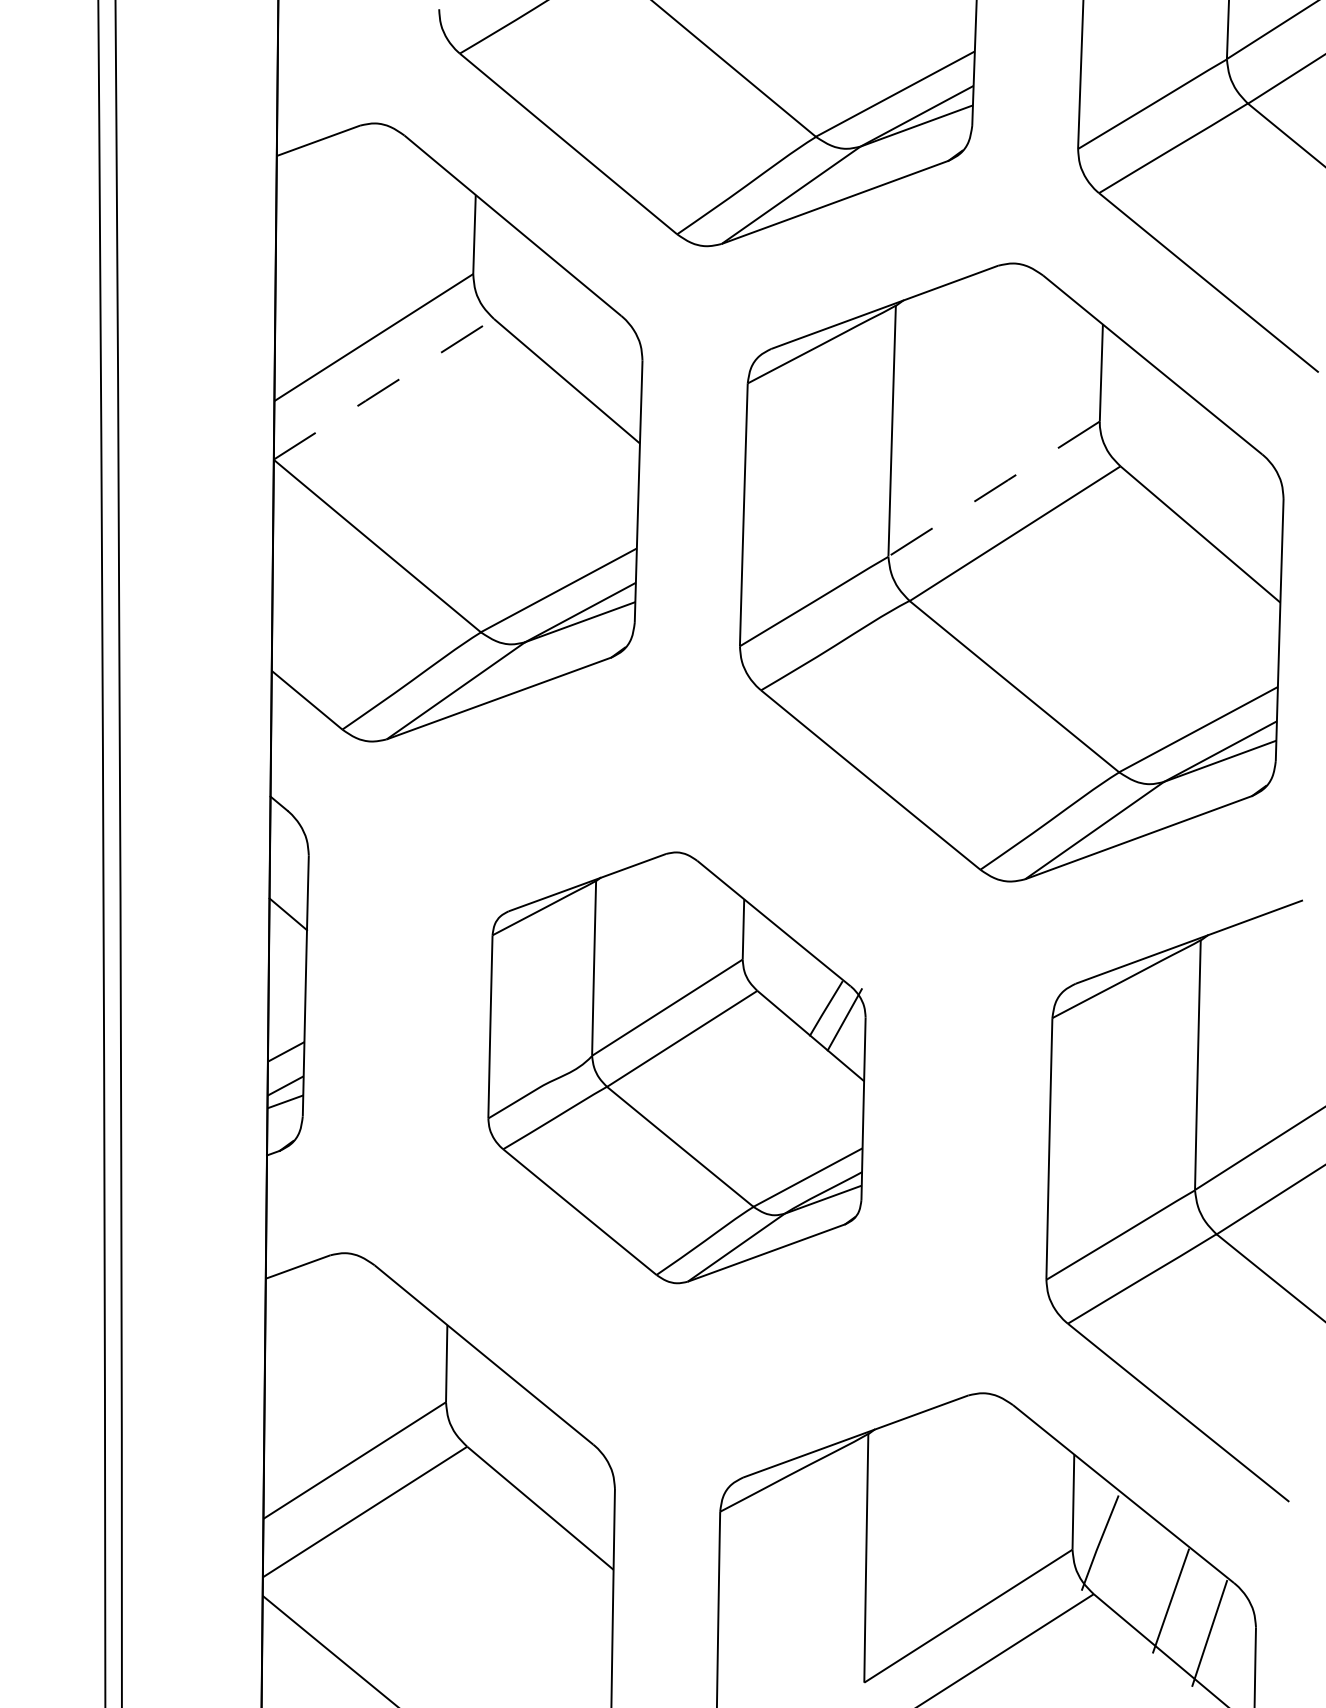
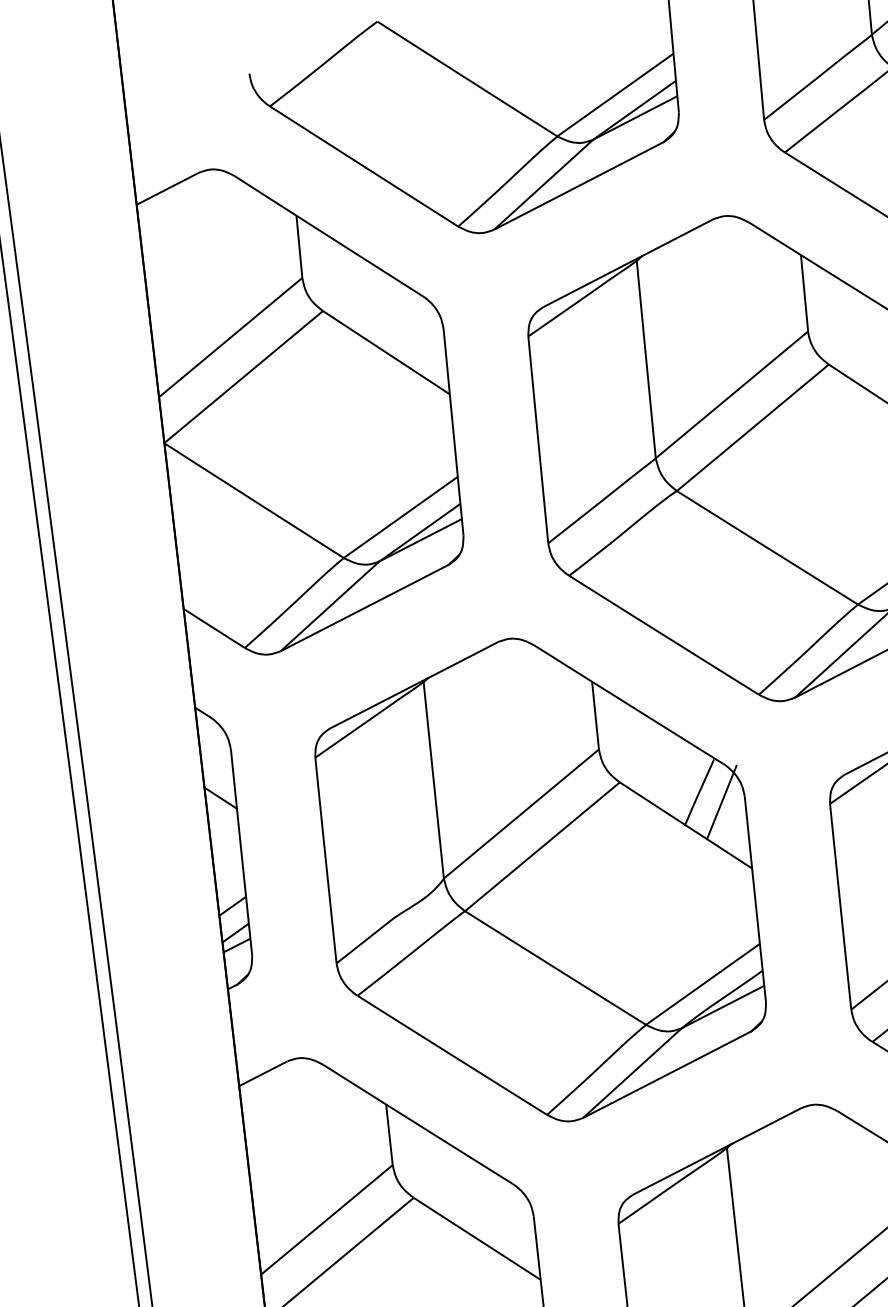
line: (383, 389) -> (243, 377), dashed -> solid
line: (993, 489) -> (731, 395), dashed -> solid
part: (676, 1067) -> (540, 879), size x1.43

